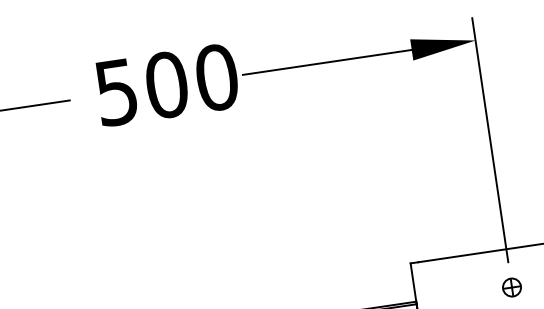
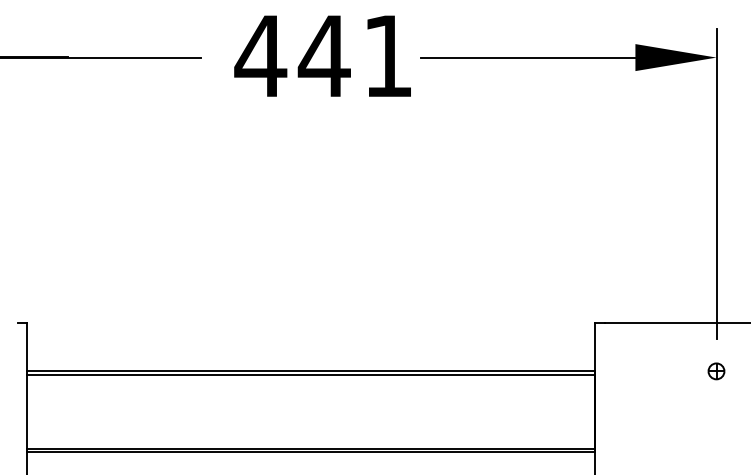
text: (166, 85) -> (323, 56), 500 -> 441
part: (512, 287) -> (716, 371), size x0.7

